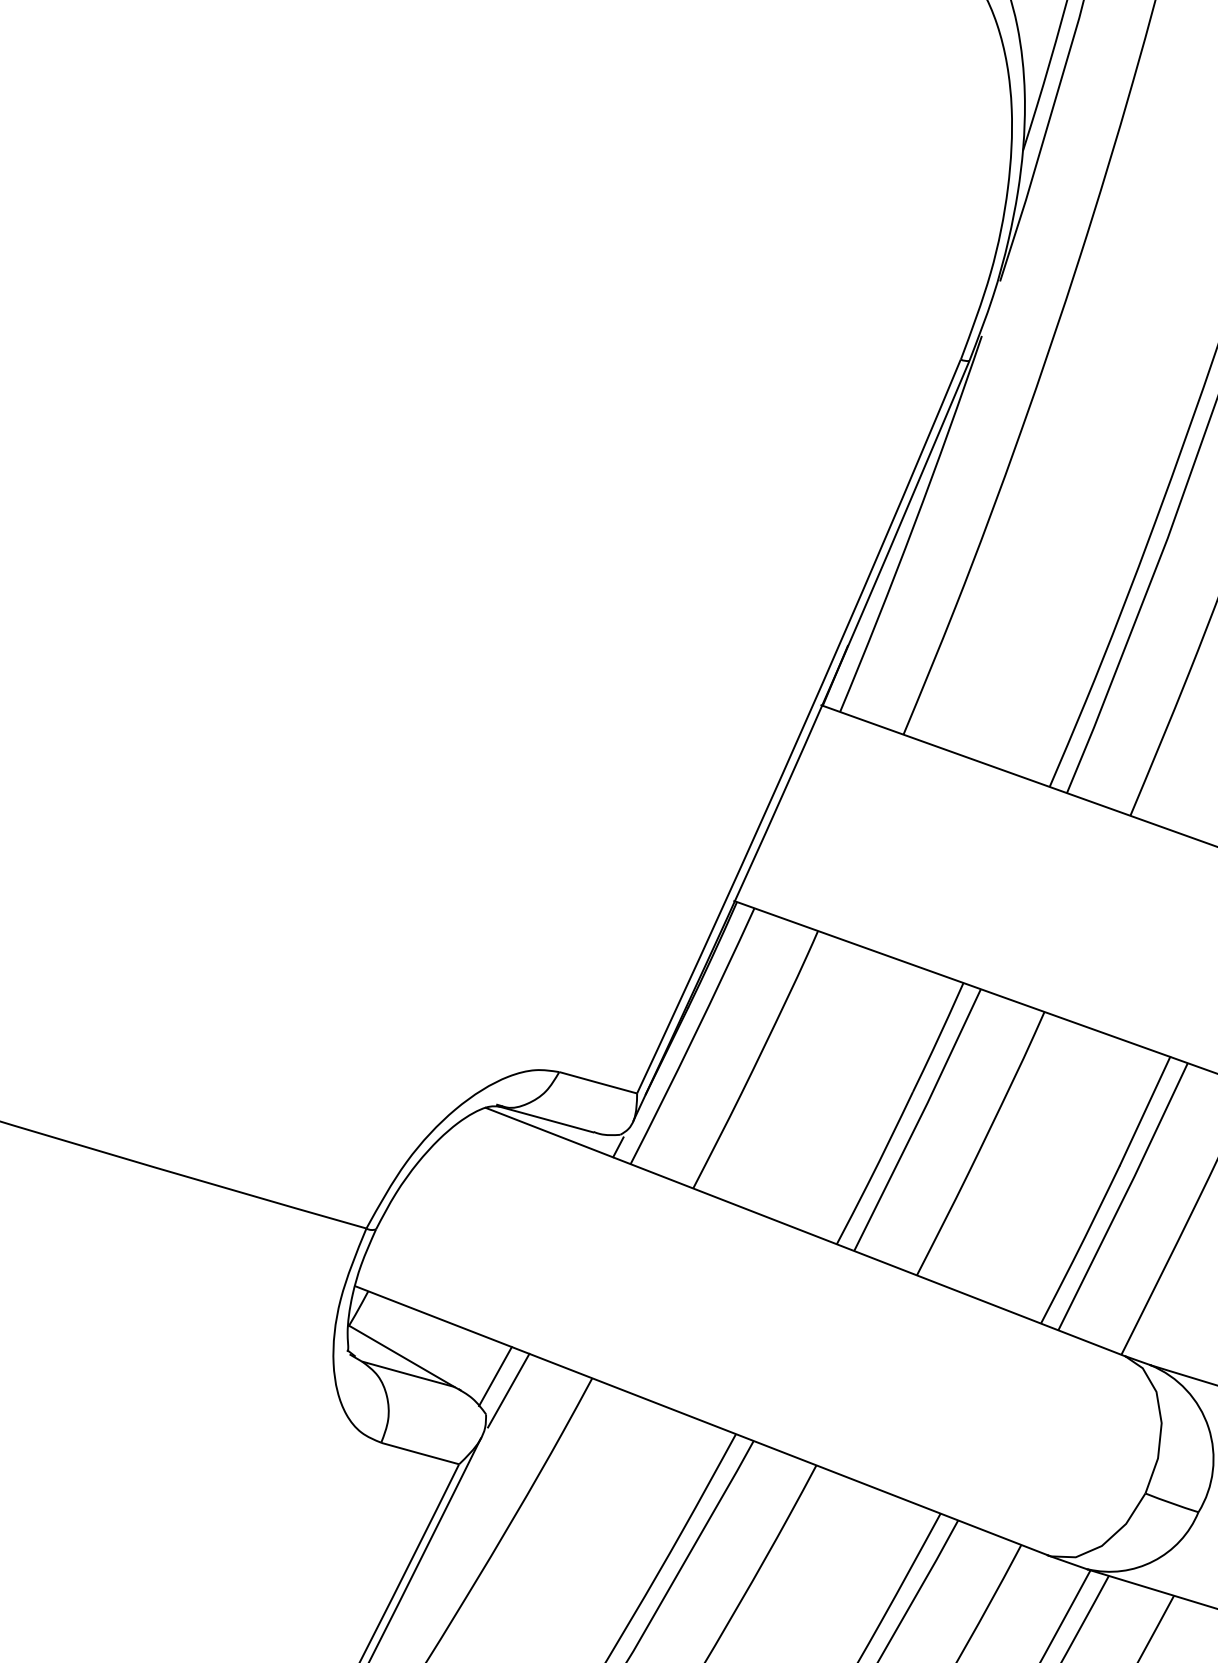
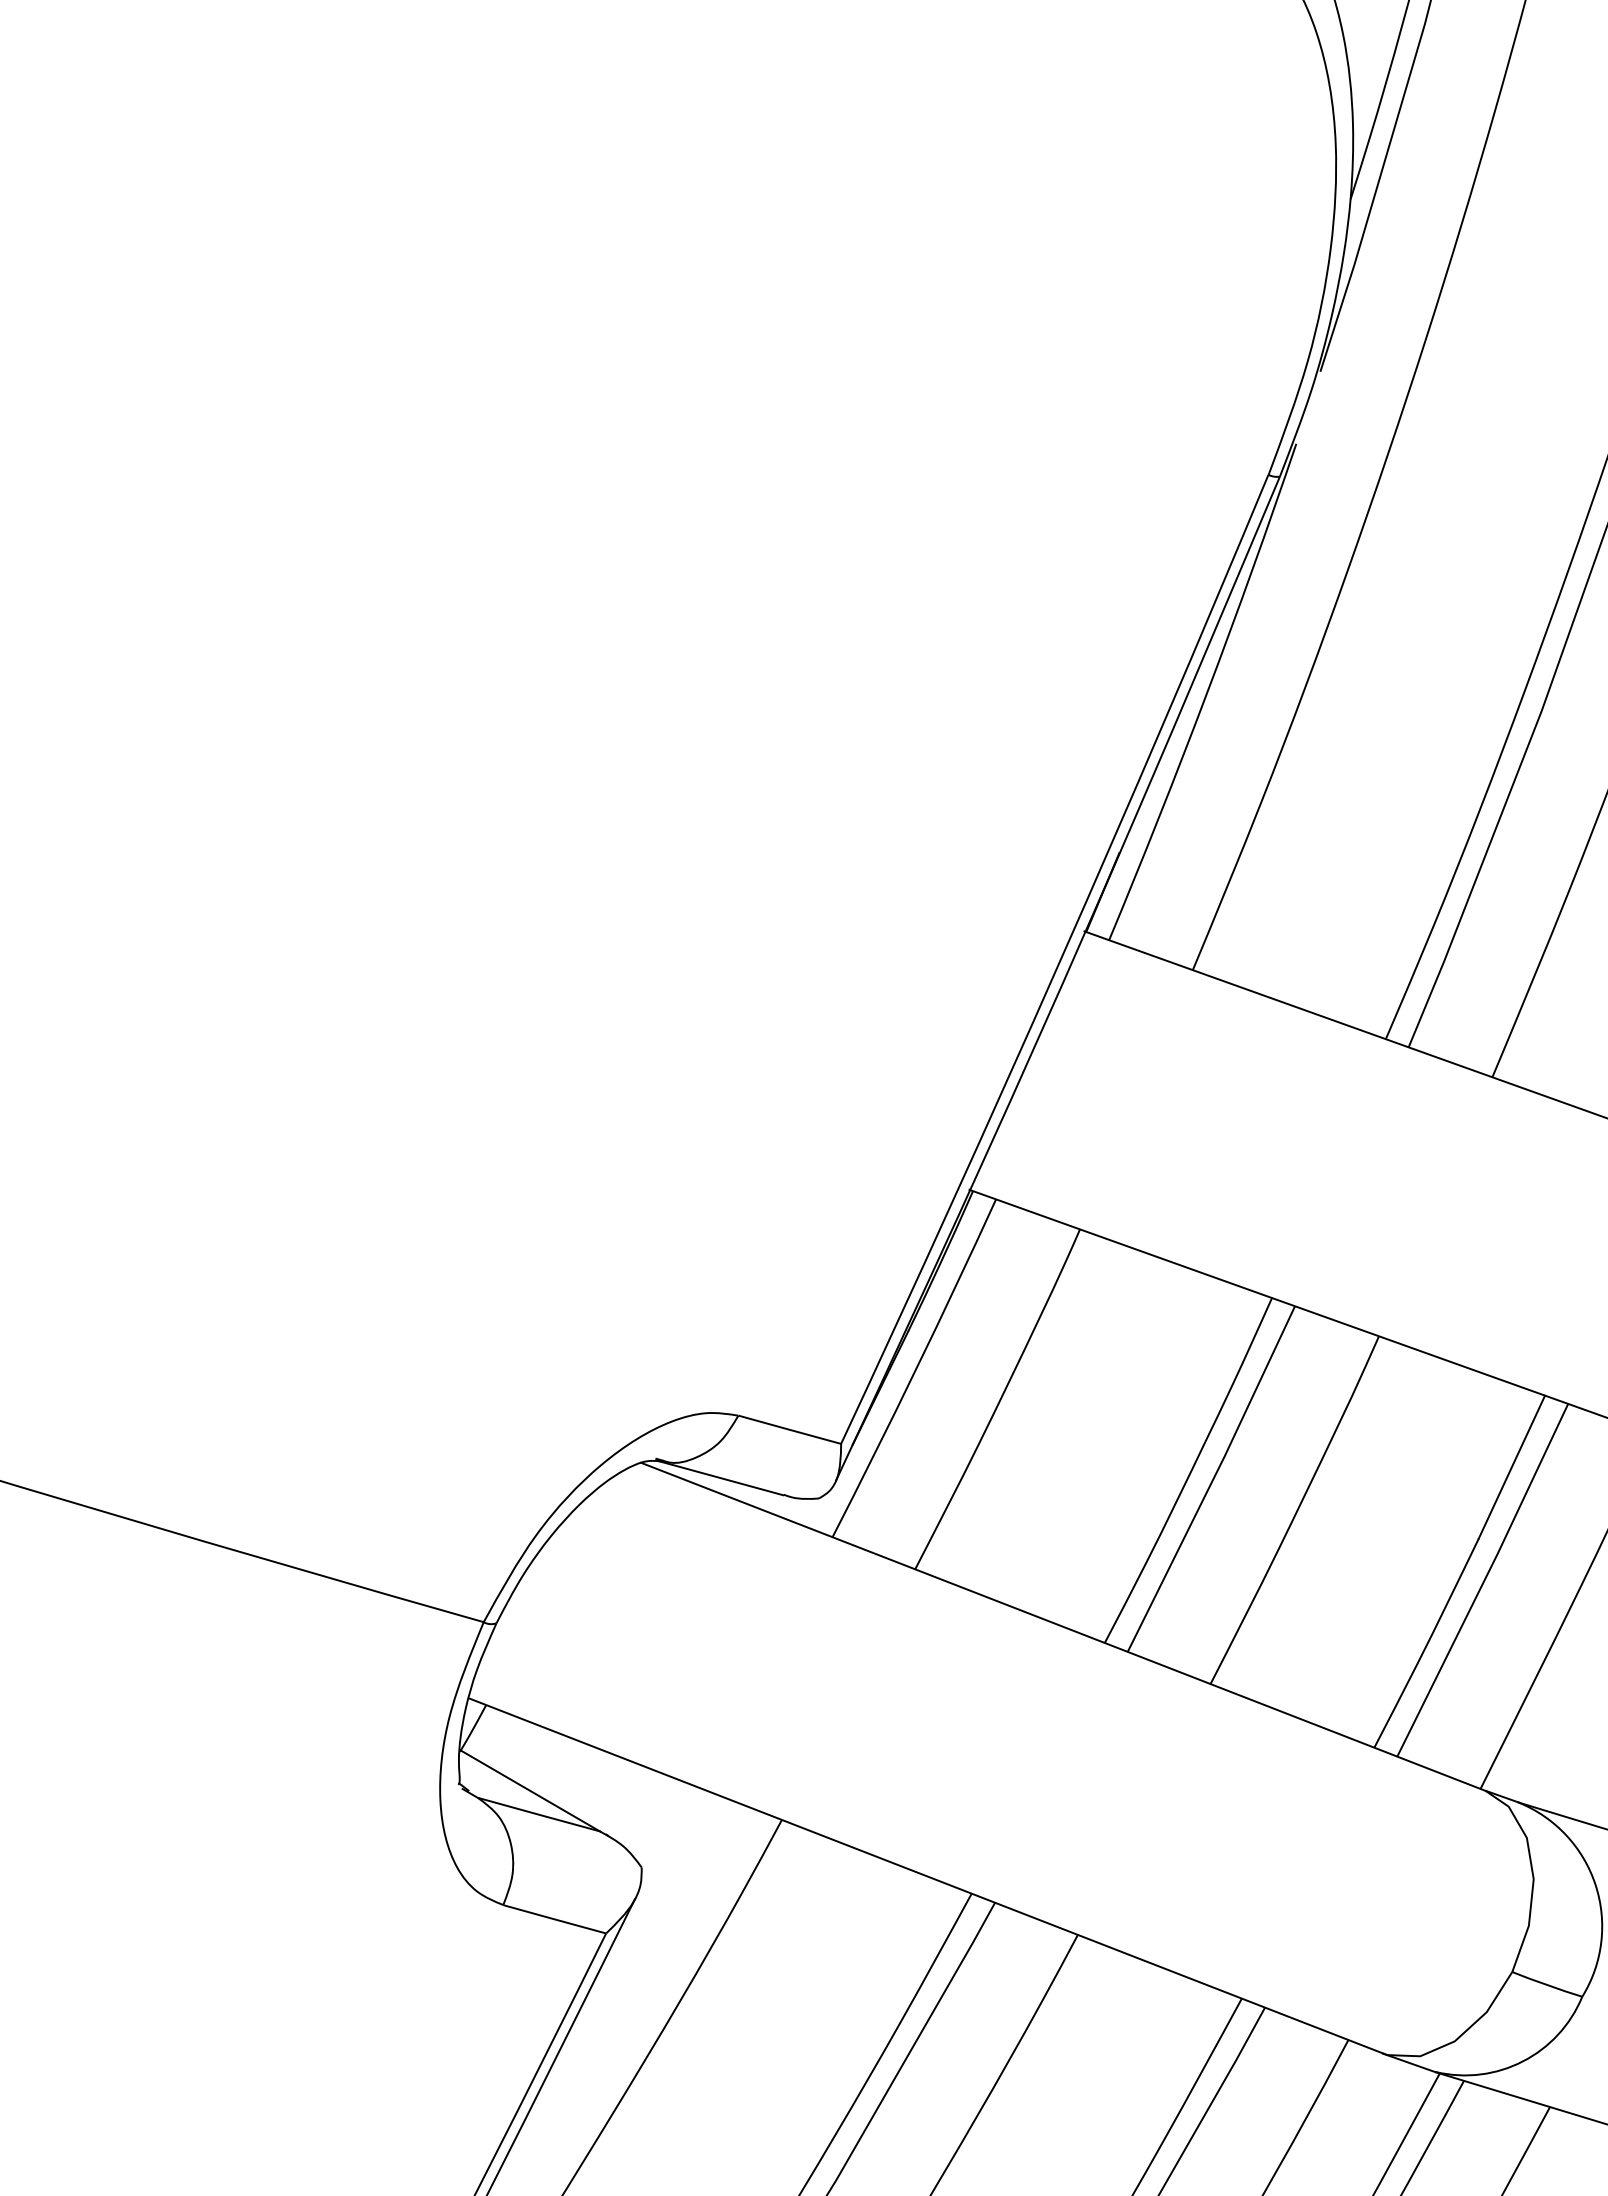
line: (618, 1146) -> (816, 1514), removed
line: (495, 1376) -> (653, 1817), removed
line: (508, 1390) -> (671, 1835), removed

